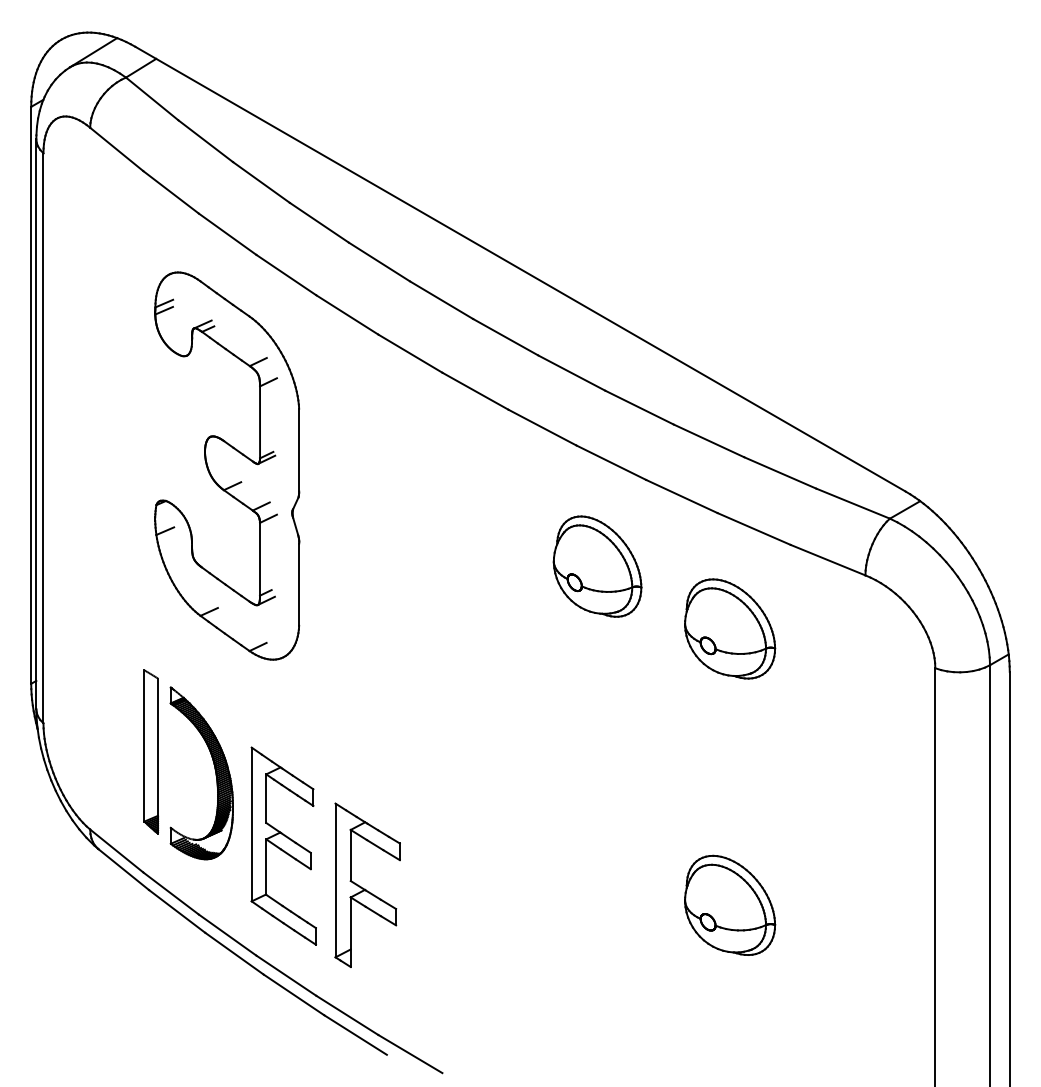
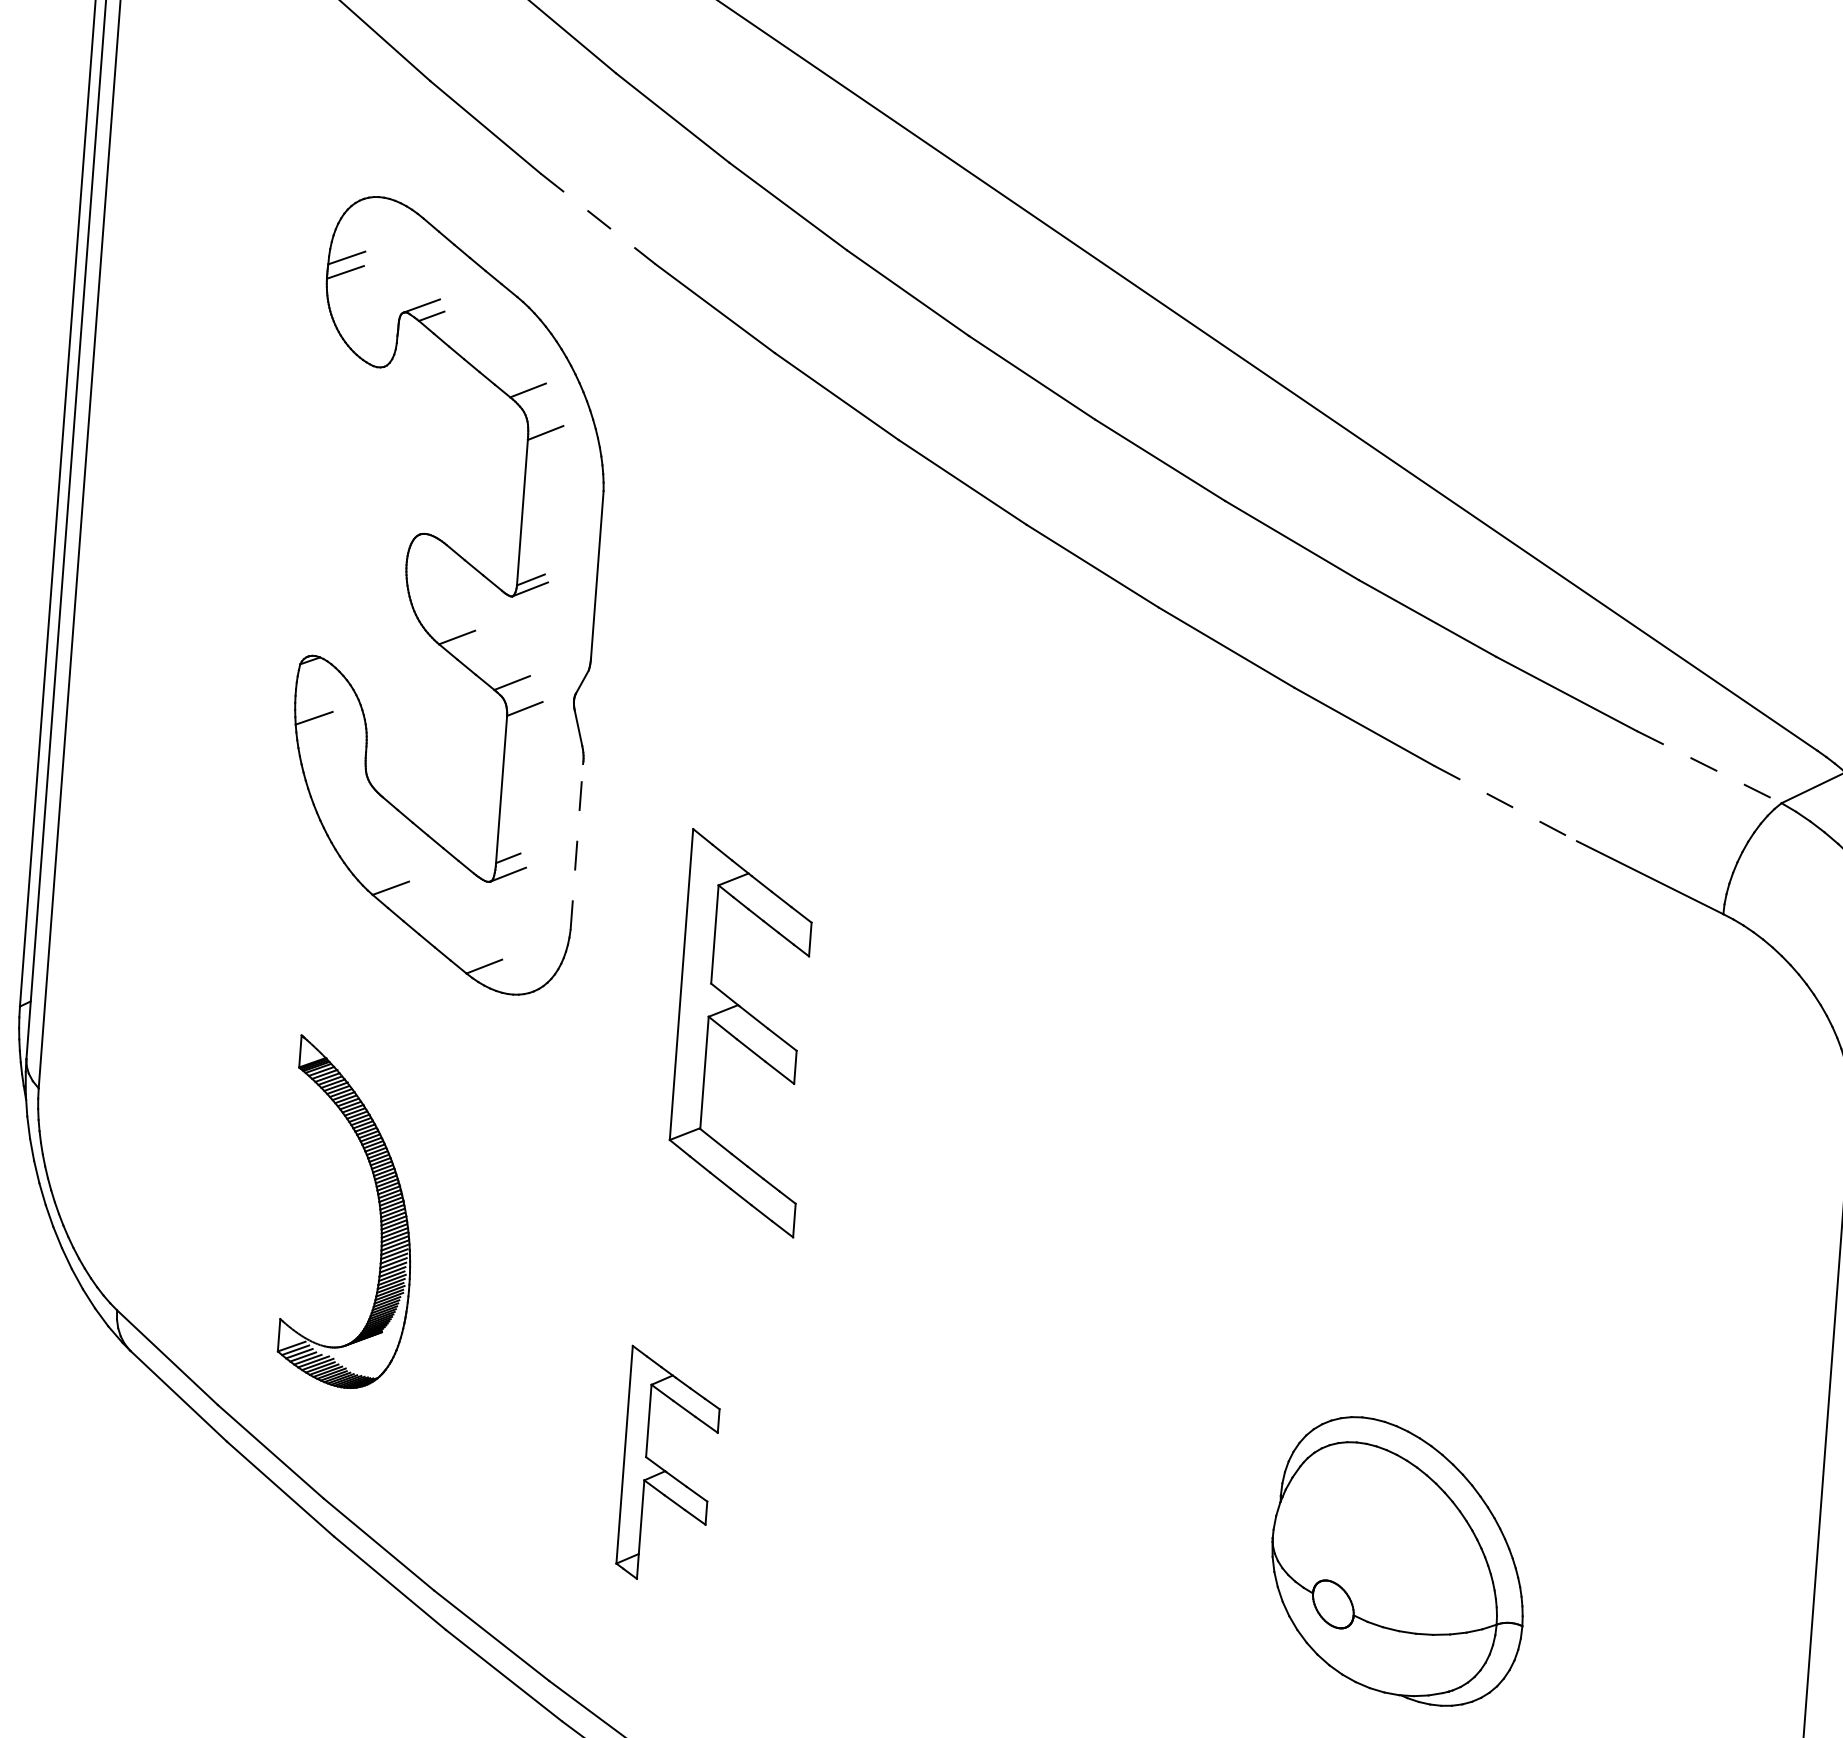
line: (286, 275) -> (598, 219), solid -> dashed
line: (853, 503) -> (1710, 766), solid -> dashed
line: (754, 529) -> (1506, 804), solid -> dashed
part: (597, 566) -> (1182, 855), removed
line: (299, 584) -> (577, 846), solid -> dashed
part: (730, 628) -> (1442, 1001), removed
part: (151, 751) -> (252, 1161), removed
part: (283, 845) -> (742, 1031), moved
part: (367, 884) -> (669, 1463), size x0.7
part: (730, 904) -> (1400, 1559), size x1.4

